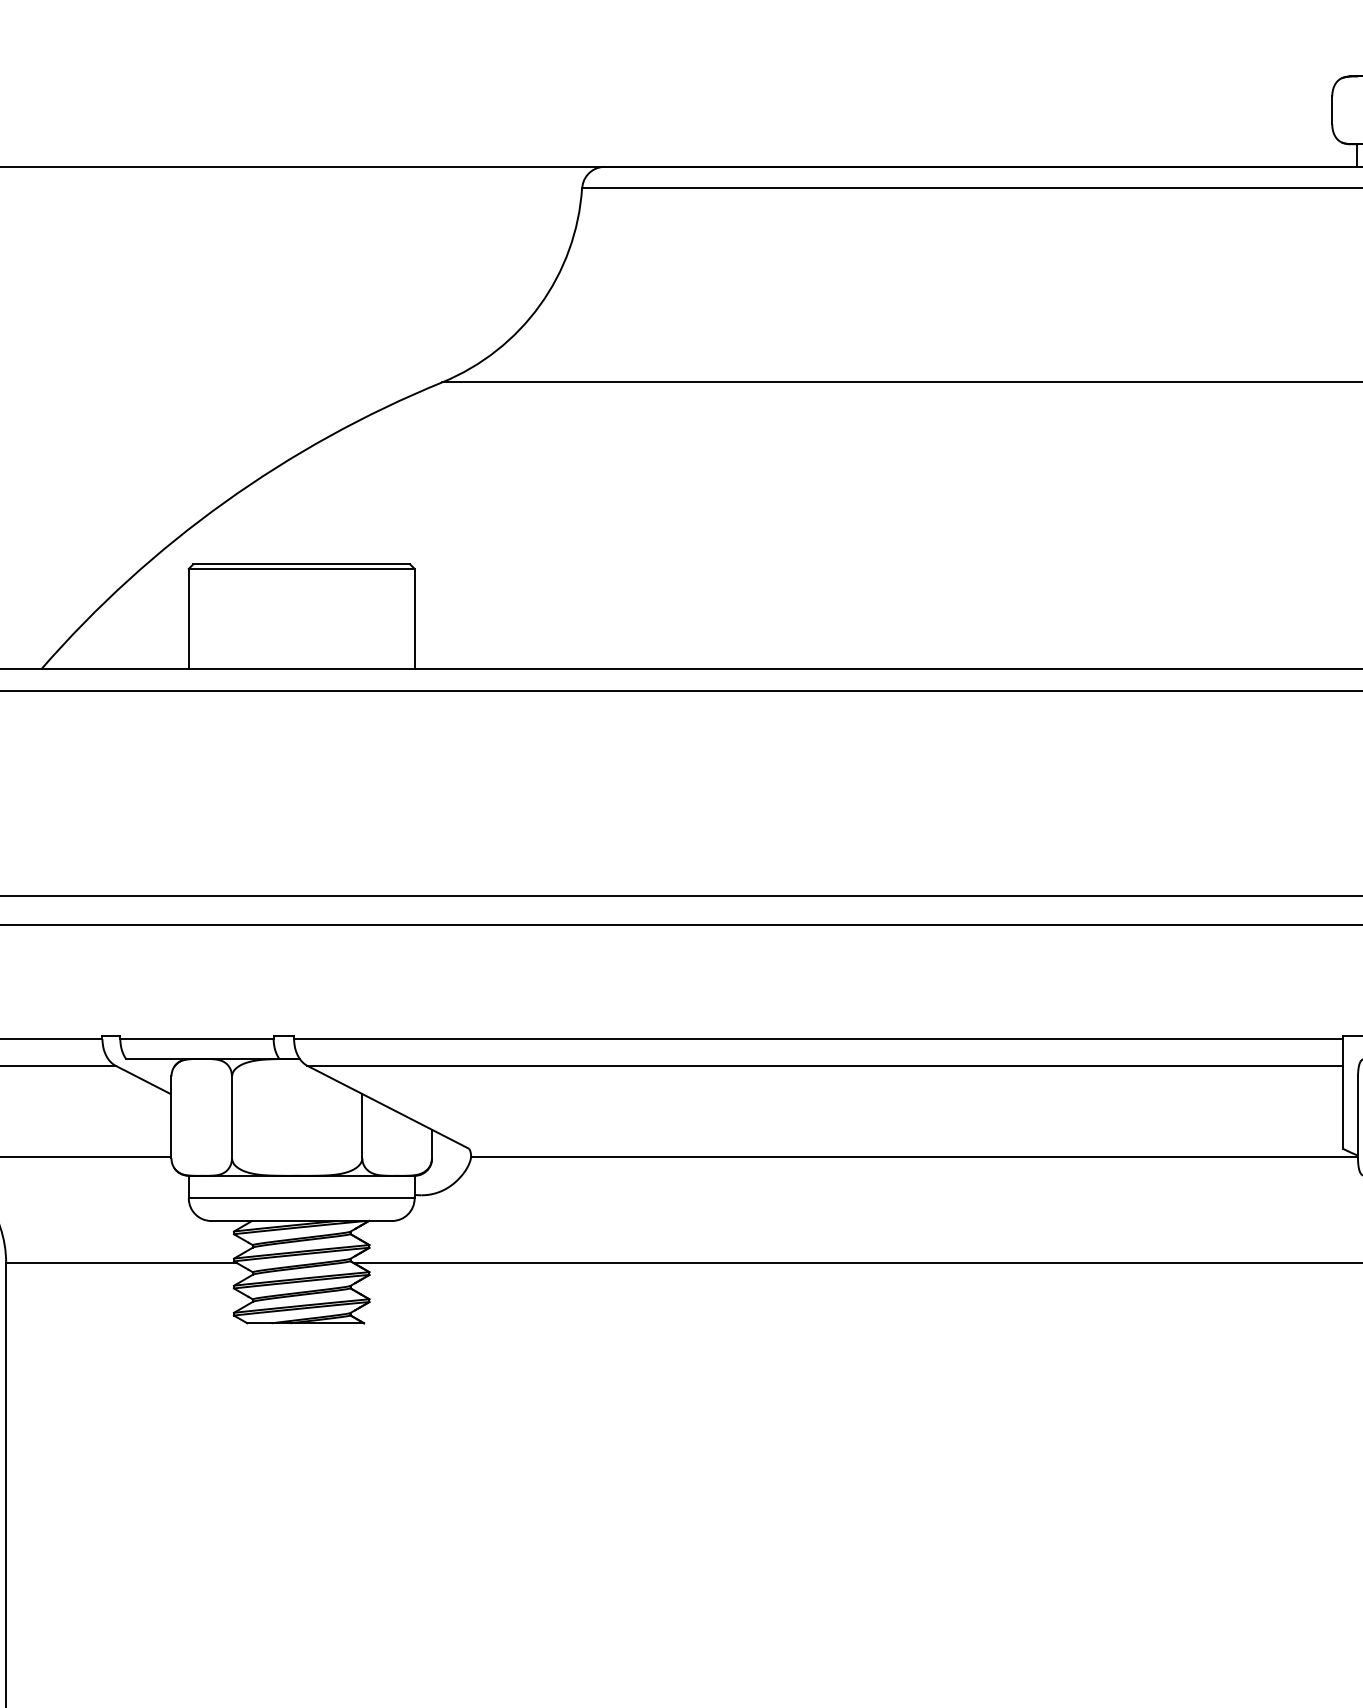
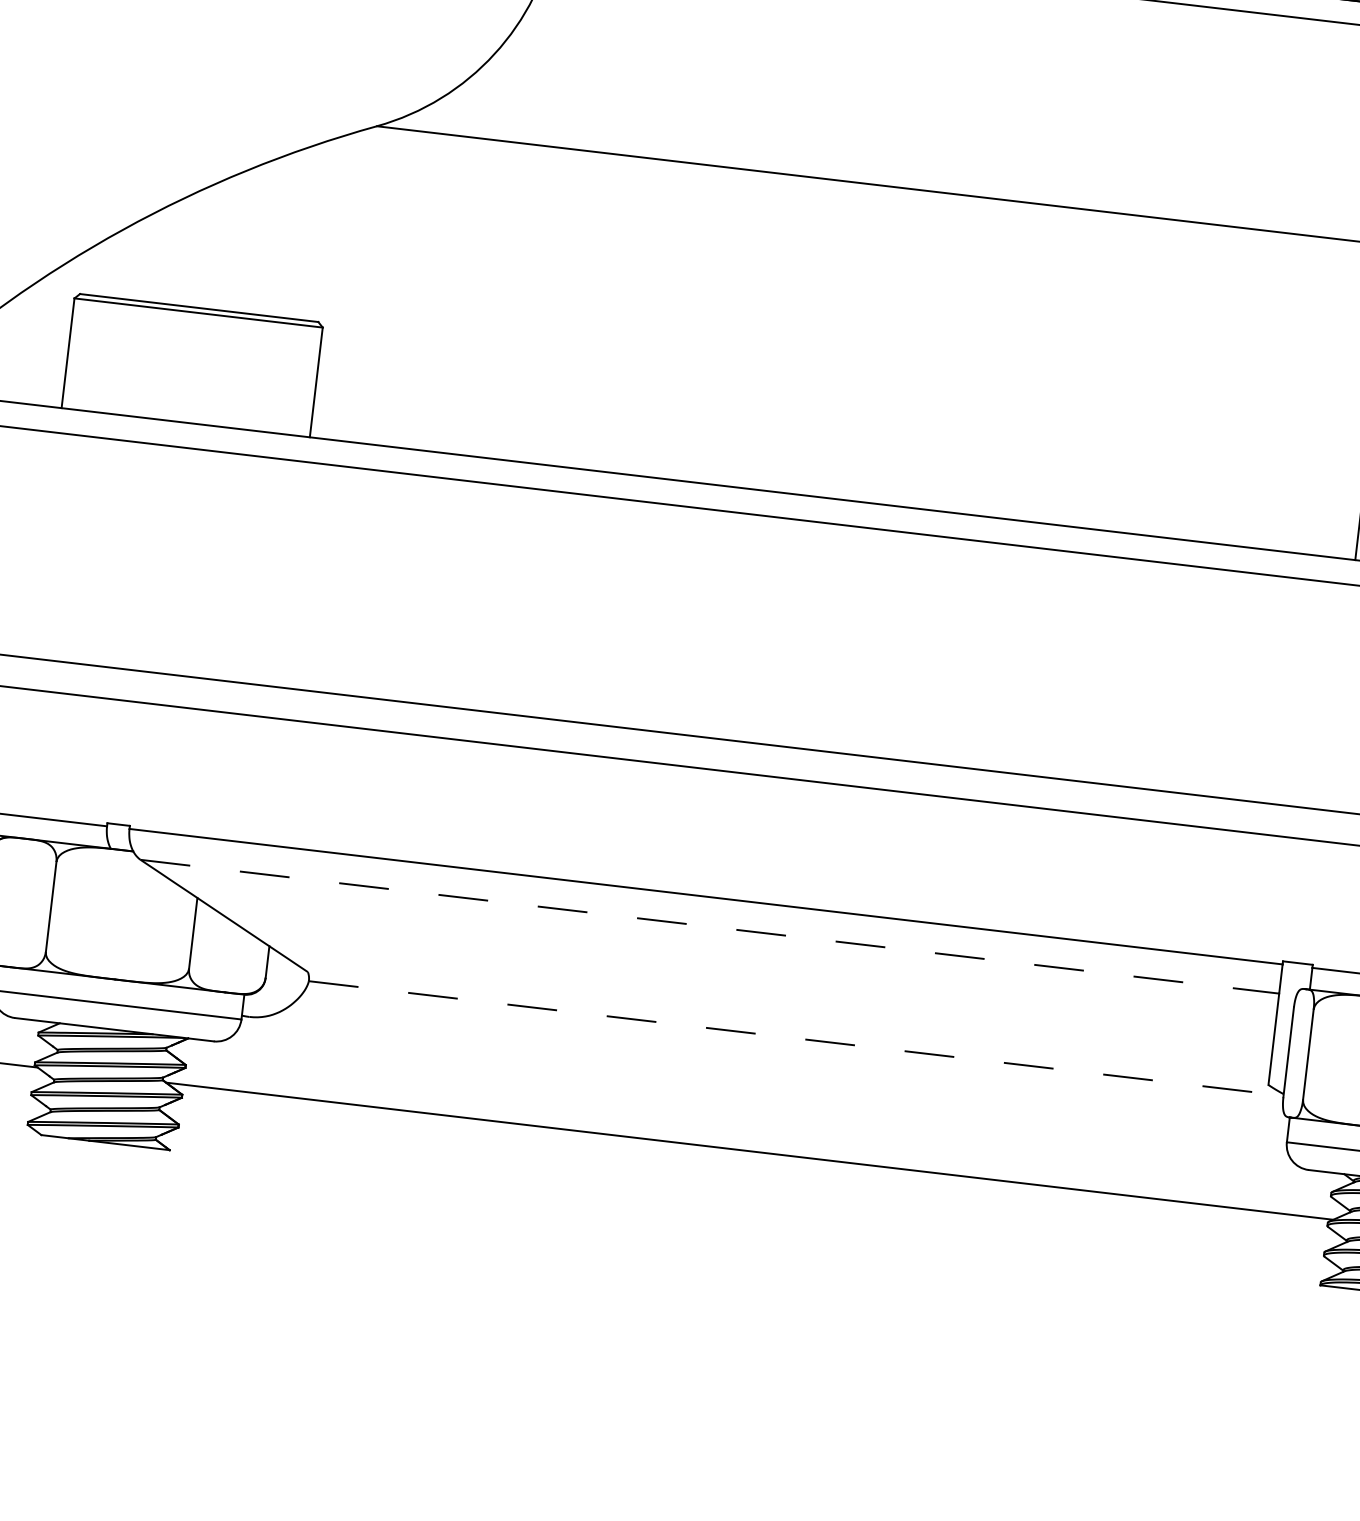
line: (825, 1065) -> (710, 926), solid -> dashed
line: (915, 1156) -> (797, 1038), solid -> dashed

